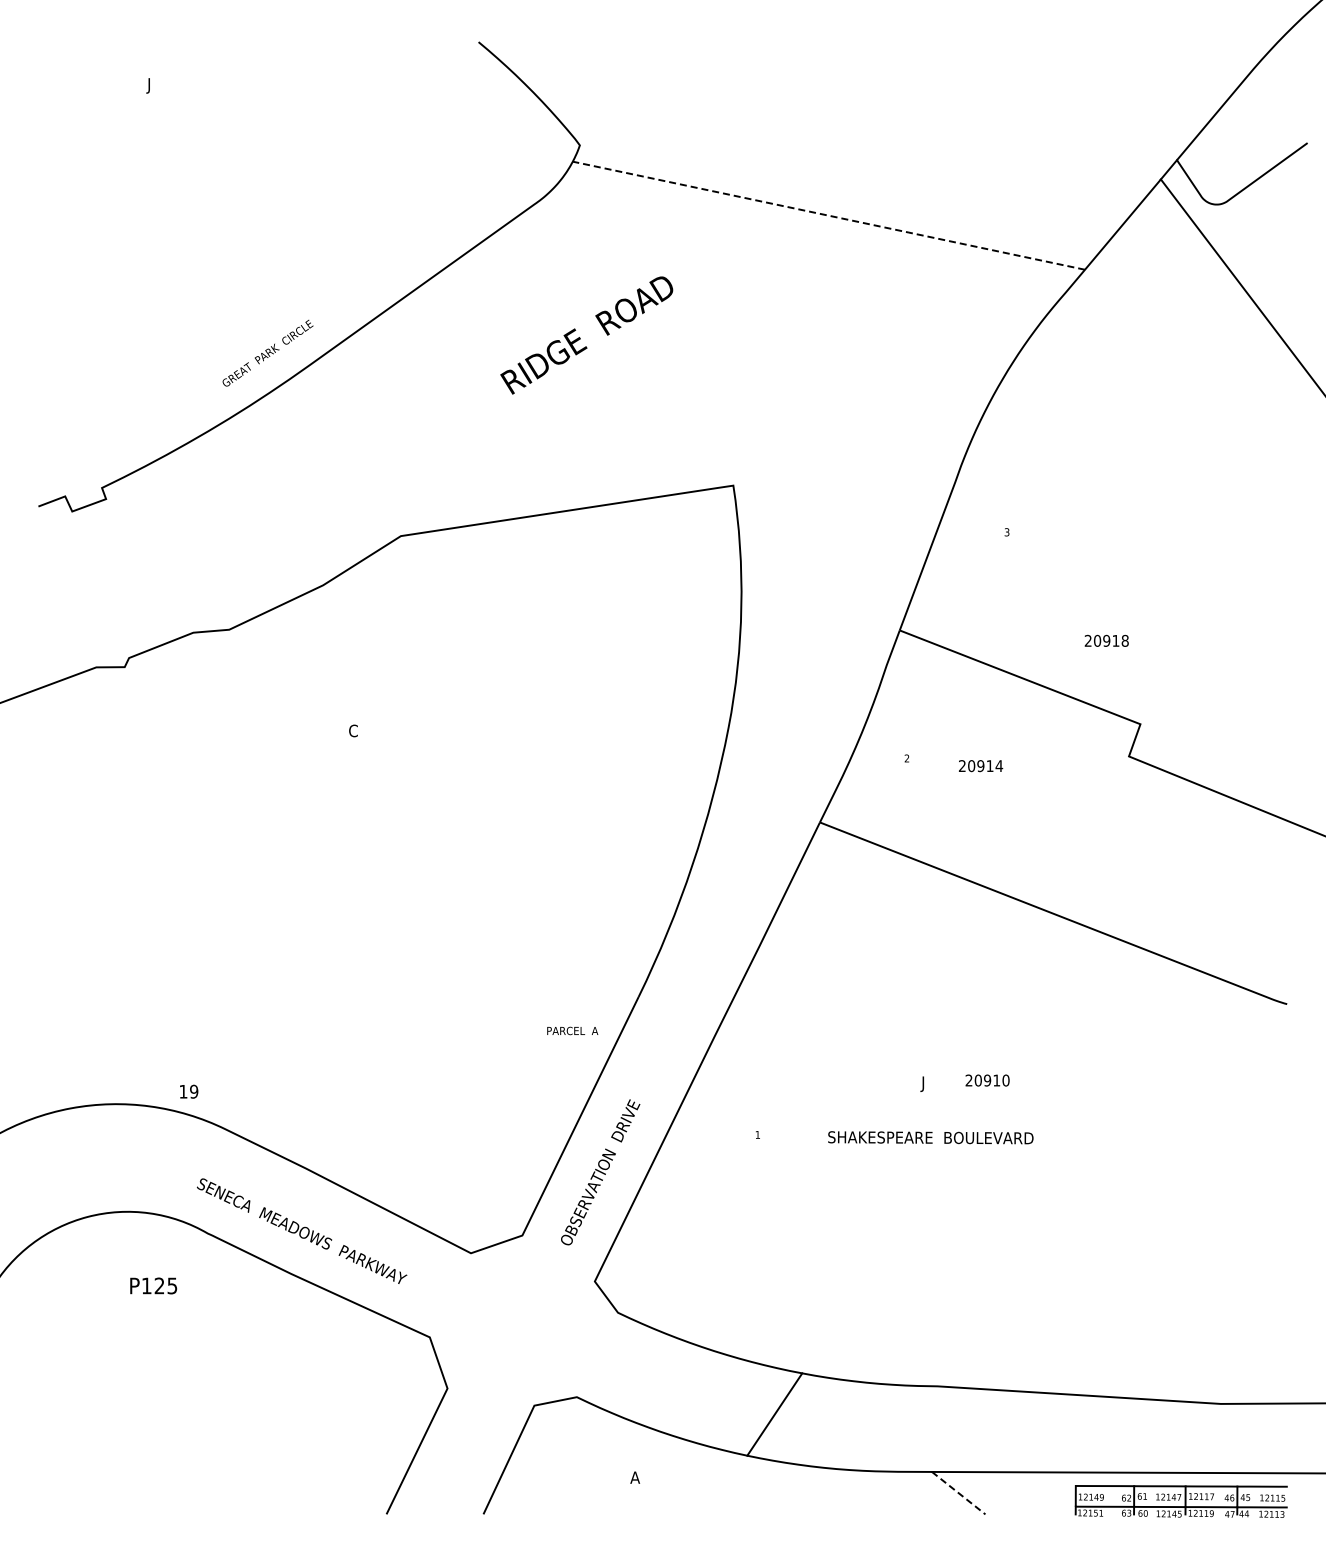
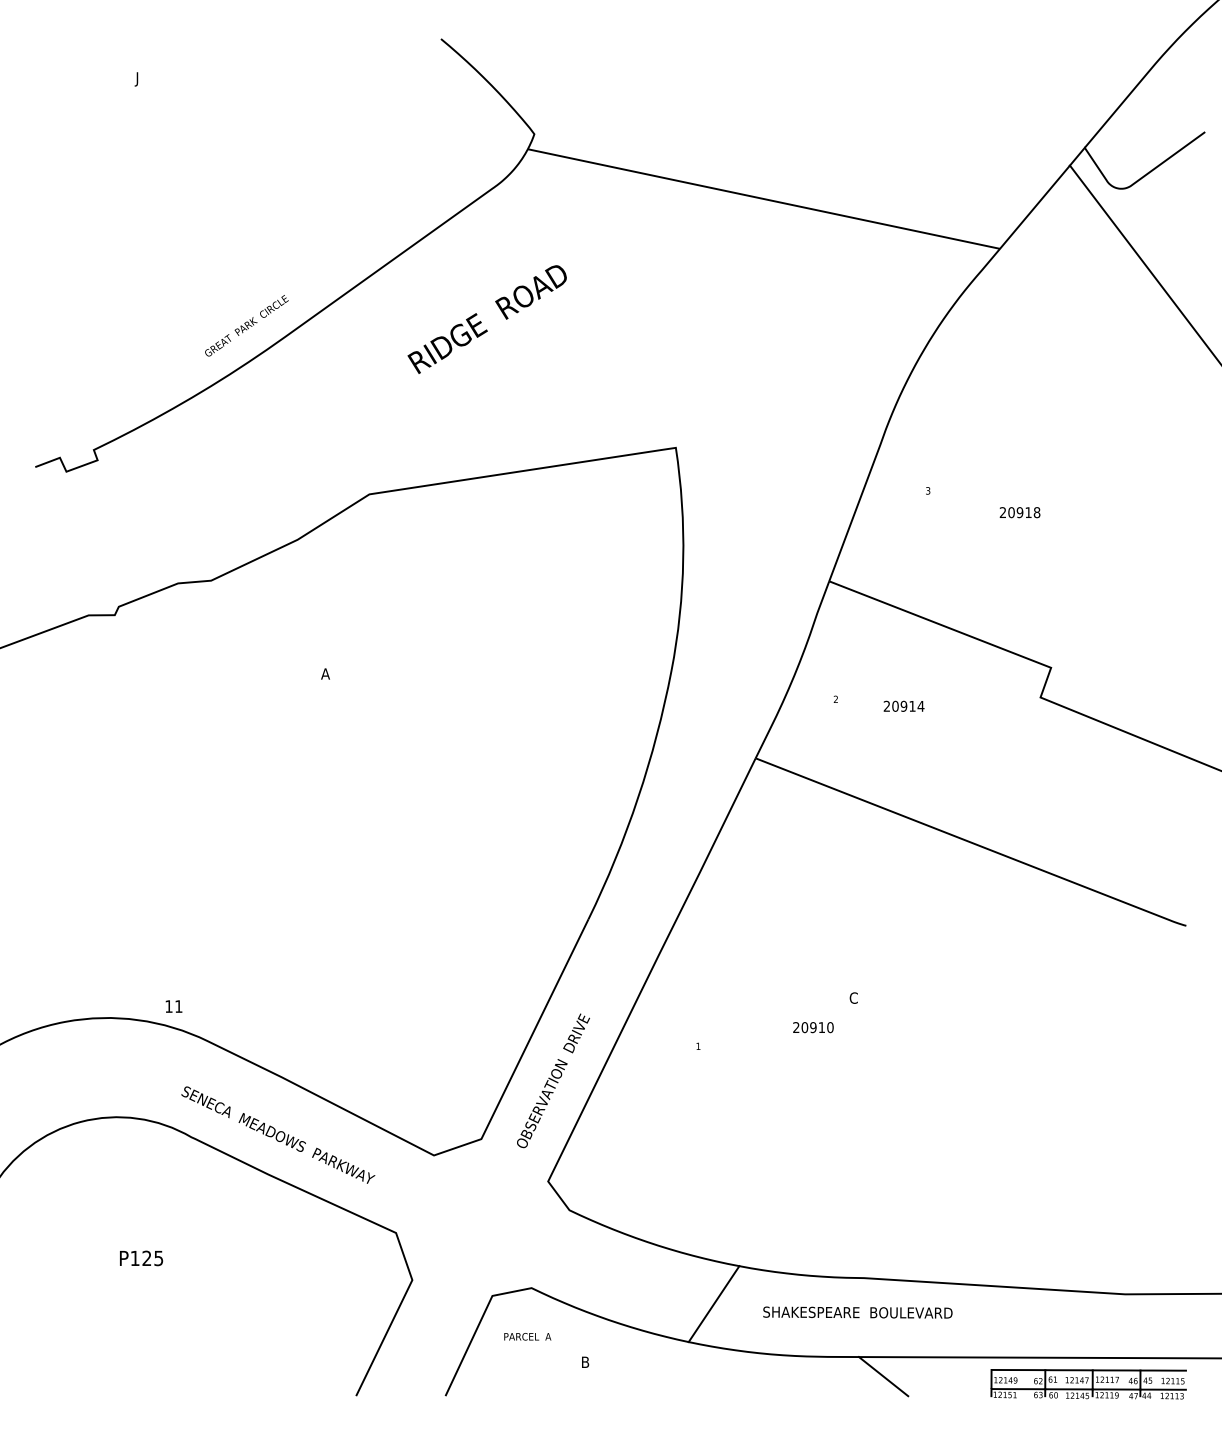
line: (828, 215) -> (763, 198), dashed -> solid
text: (586, 335) -> (487, 319), moved
text: (1106, 640) -> (1019, 512), moved
text: (353, 730) -> (325, 673), C -> A
text: (572, 1030) -> (527, 1336), moved
text: (987, 1080) -> (813, 1027), moved
text: (925, 1083) -> (852, 998), J -> C
text: (194, 1091) -> (179, 1006), 19 -> 11
text: (930, 1137) -> (857, 1312), moved
text: (153, 1285) -> (141, 1257), moved
text: (635, 1477) -> (585, 1362), A -> B
line: (959, 1493) -> (884, 1376), dashed -> solid

